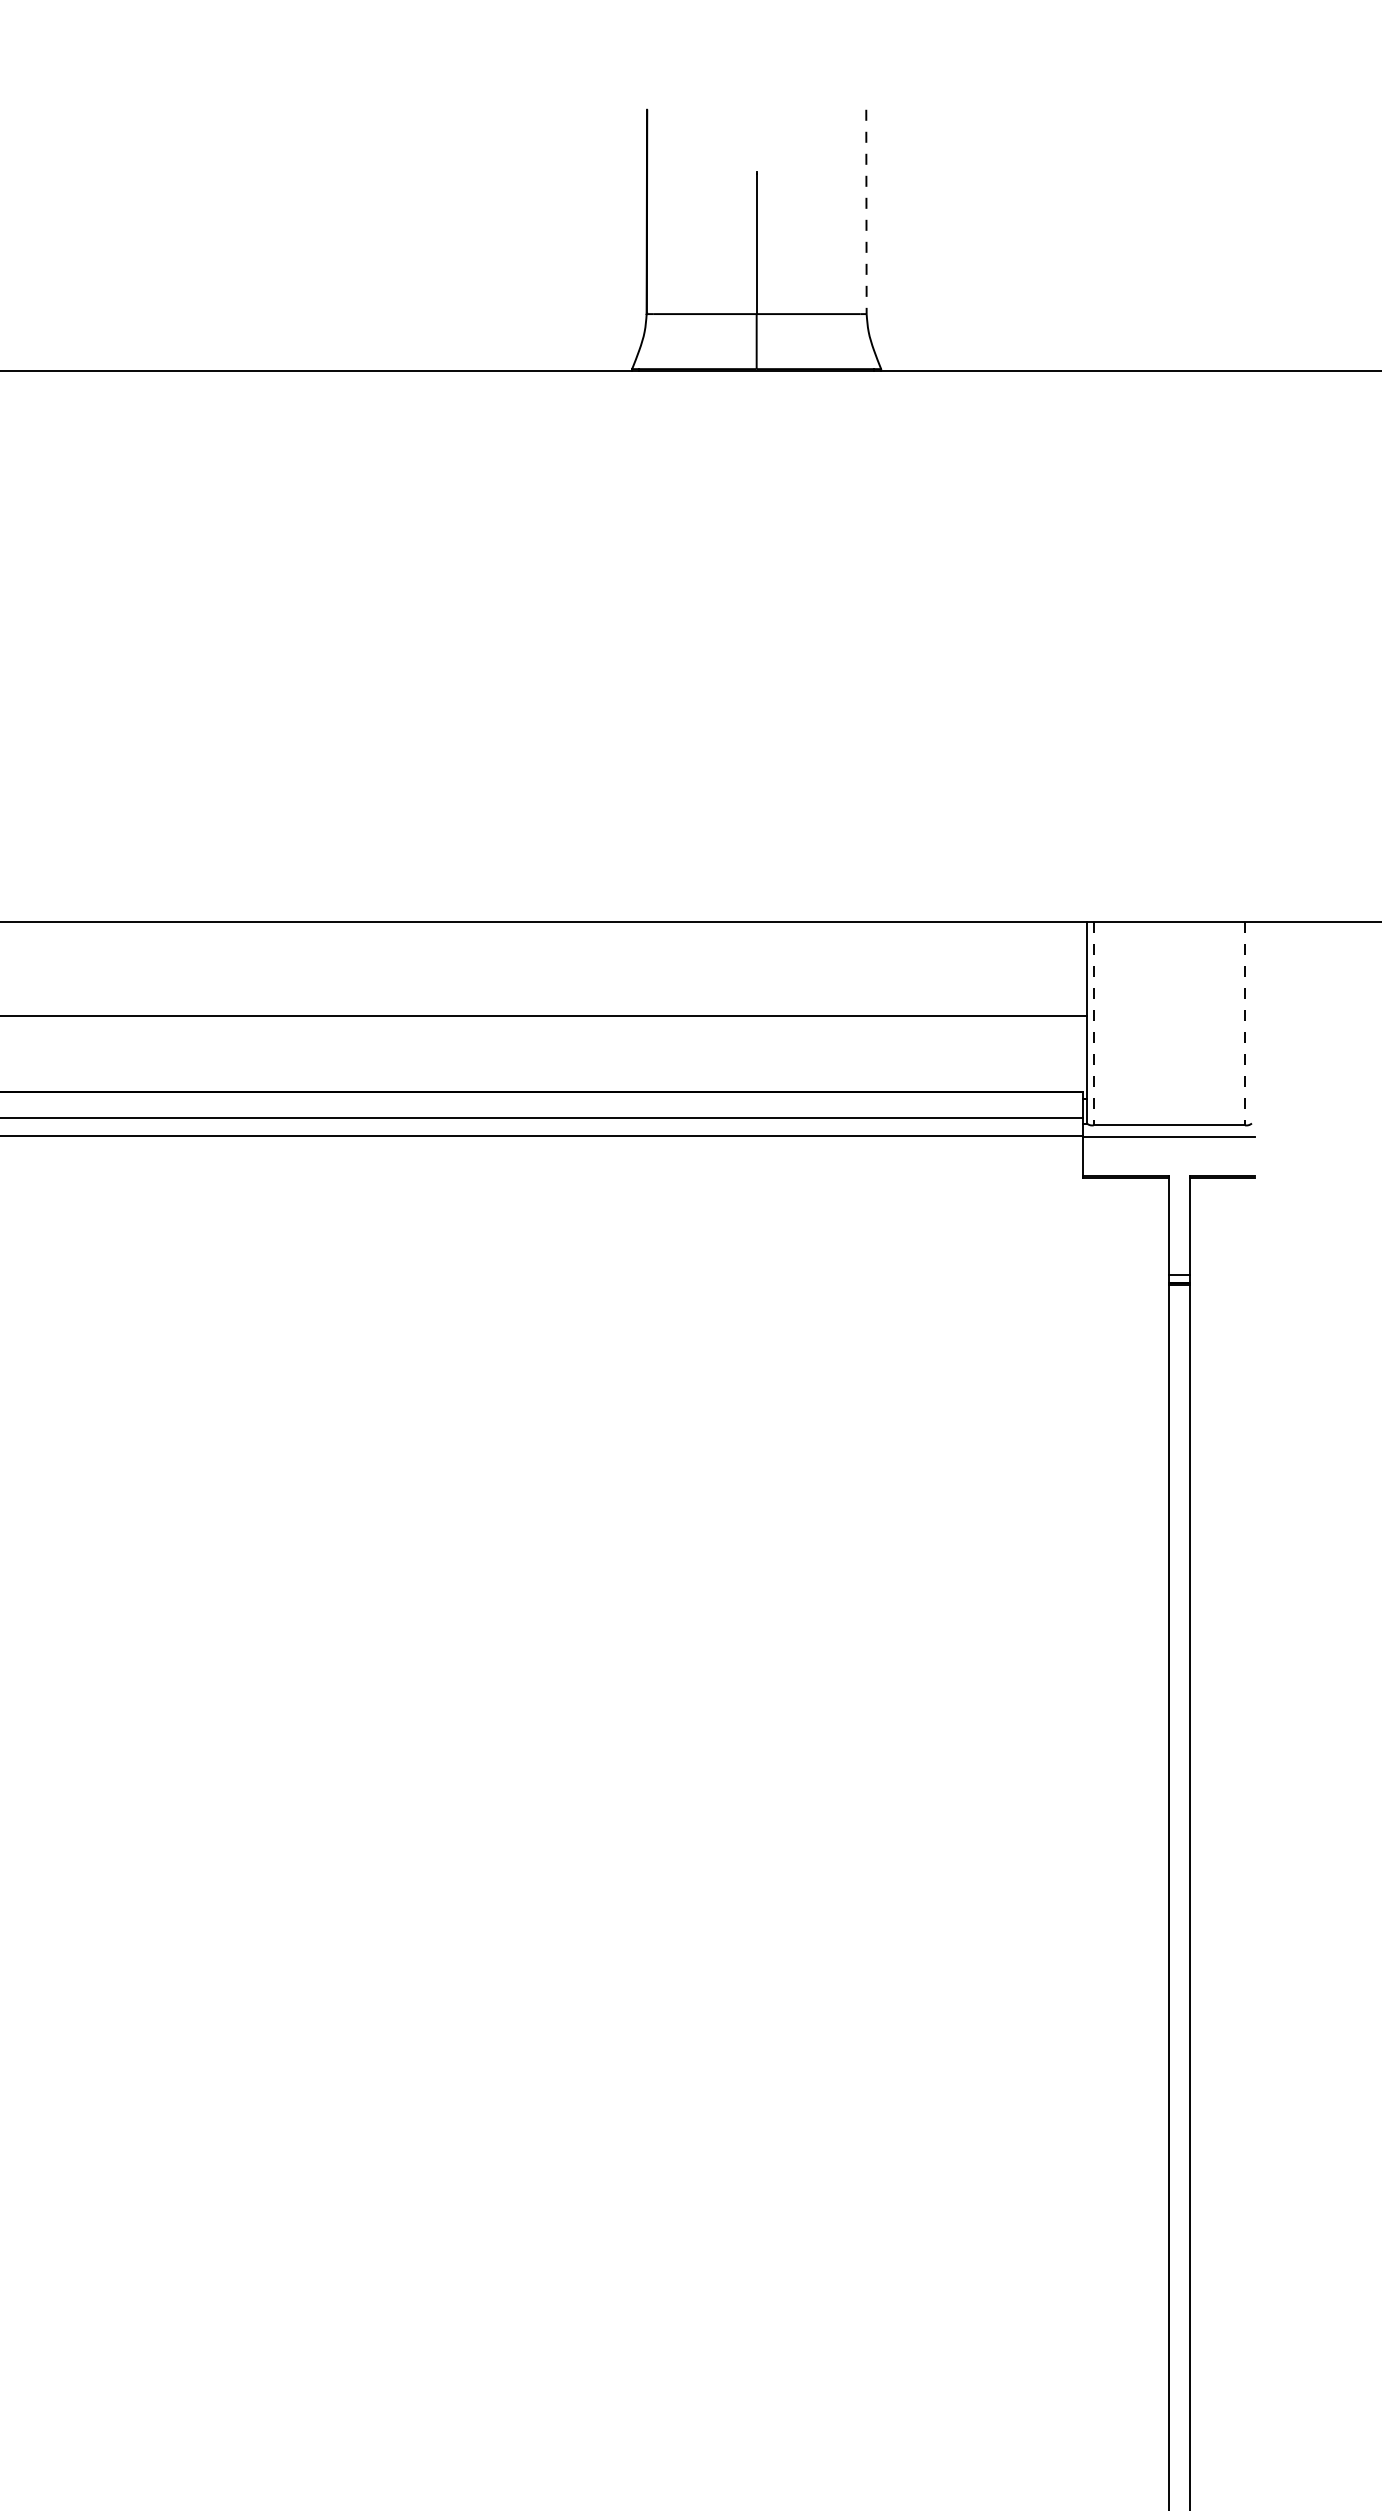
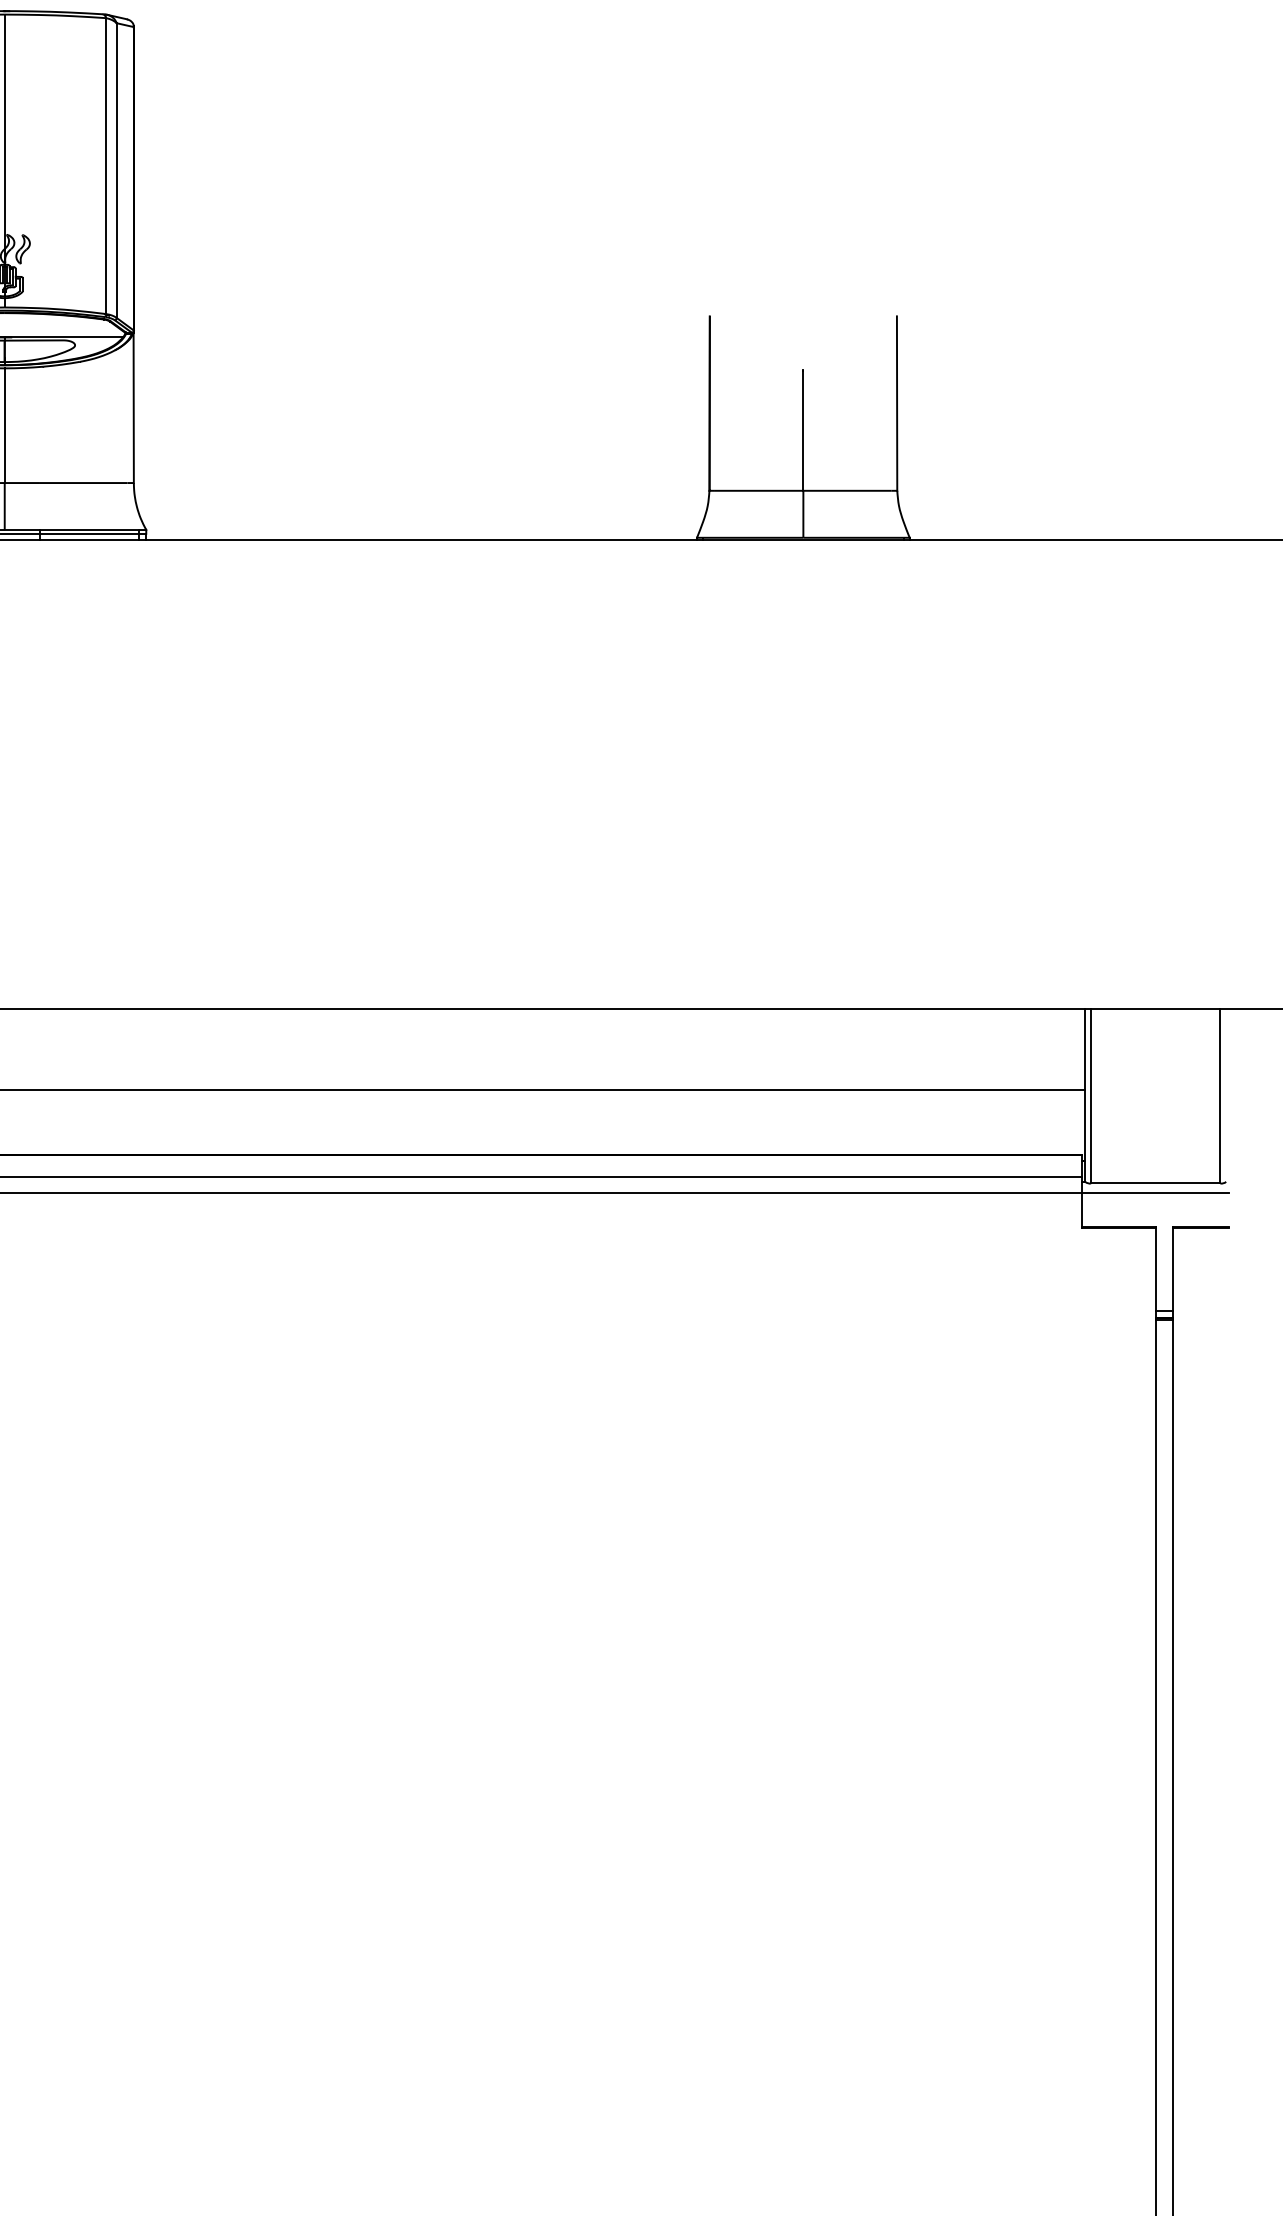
line: (866, 213) -> (897, 404), dashed -> solid
line: (1094, 1023) -> (1091, 1096), dashed -> solid
line: (1245, 1023) -> (1220, 1096), dashed -> solid

